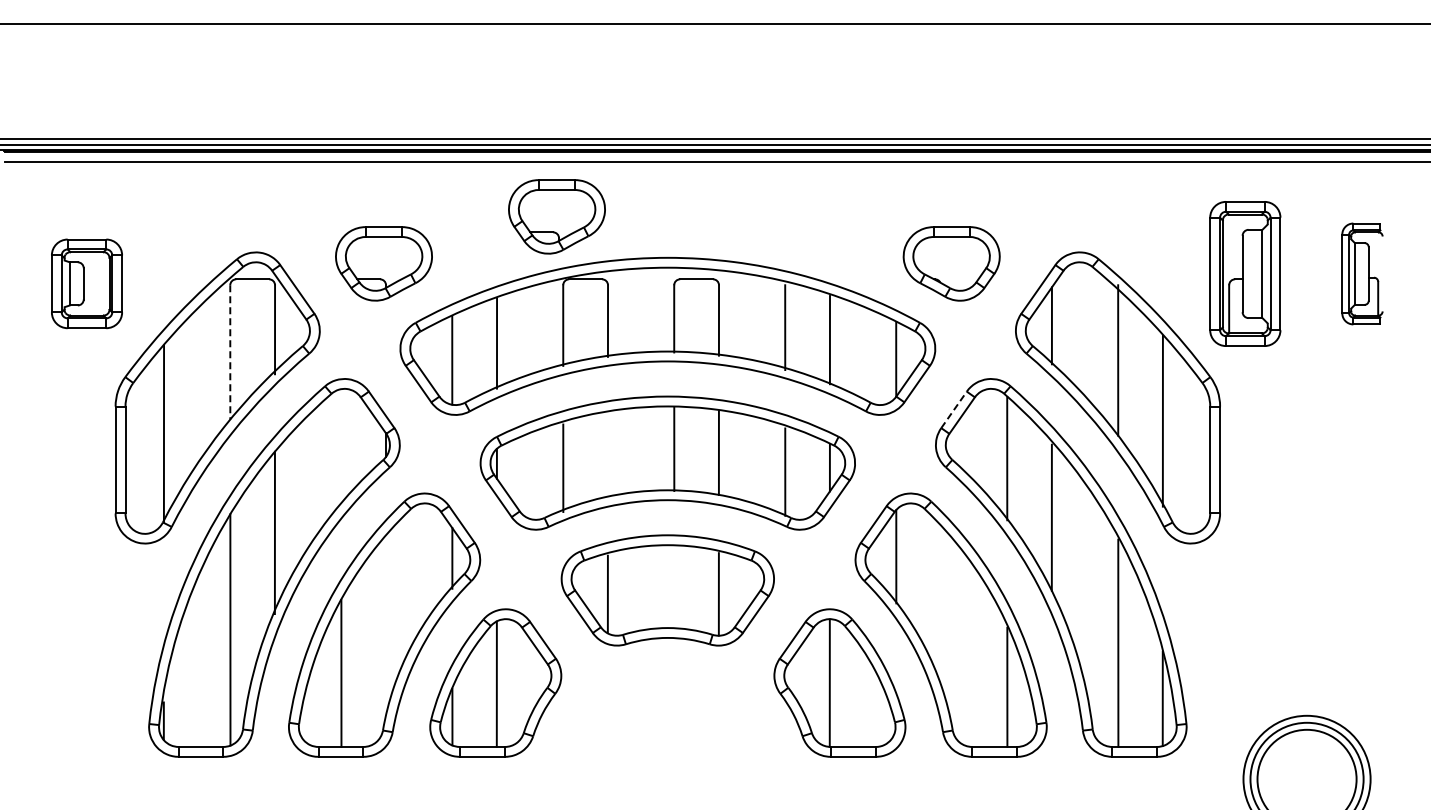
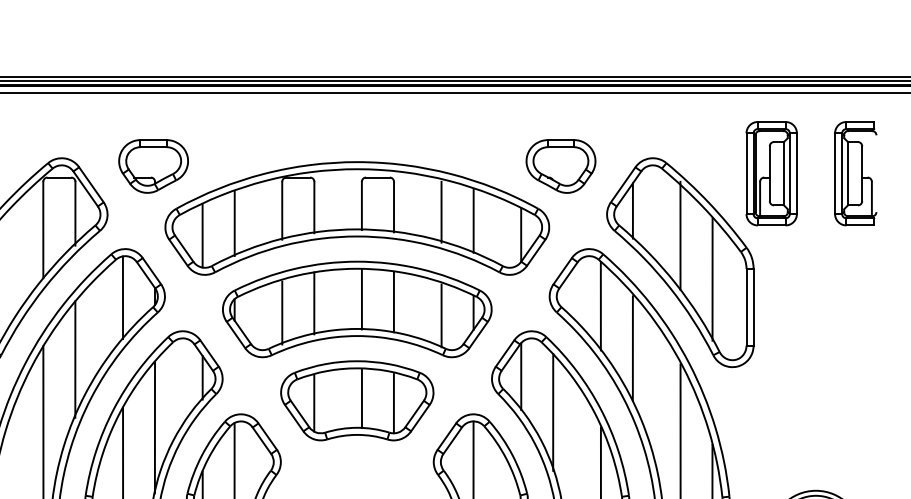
part: (556, 216) -> (277, 132), removed
part: (1362, 273) -> (855, 173), size x1.43
line: (230, 352) -> (43, 230), dashed -> solid
line: (954, 409) -> (563, 270), dashed -> solid
line: (341, 446) -> (123, 297), added
line: (607, 454) -> (314, 303), added
line: (674, 587) -> (362, 398), added
line: (940, 606) -> (552, 412), added
line: (385, 628) -> (154, 428), added

